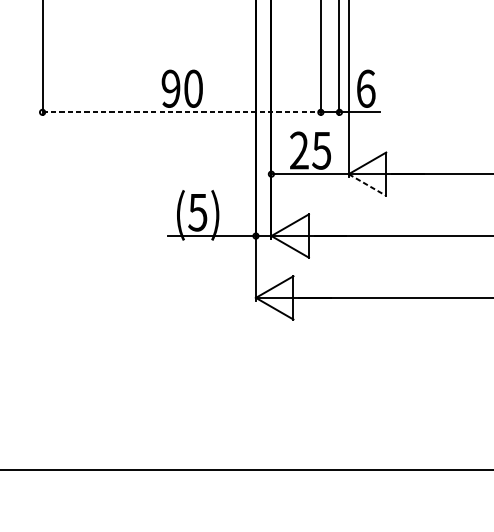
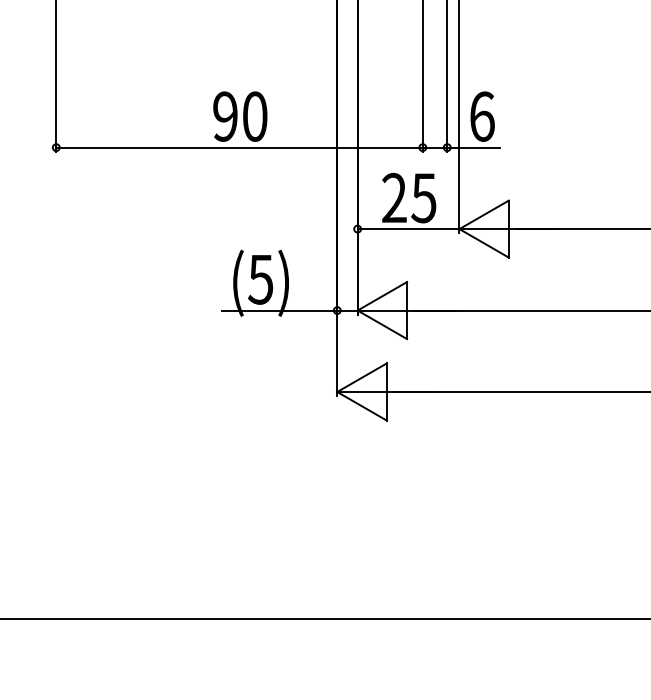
line: (182, 112) -> (240, 147), dashed -> solid
line: (367, 185) -> (484, 243), dashed -> solid

